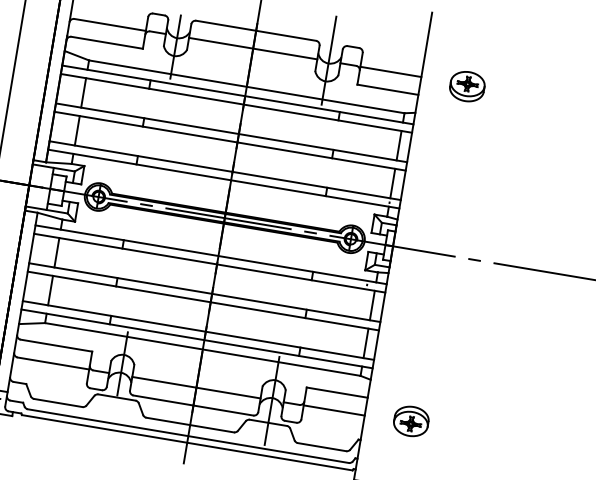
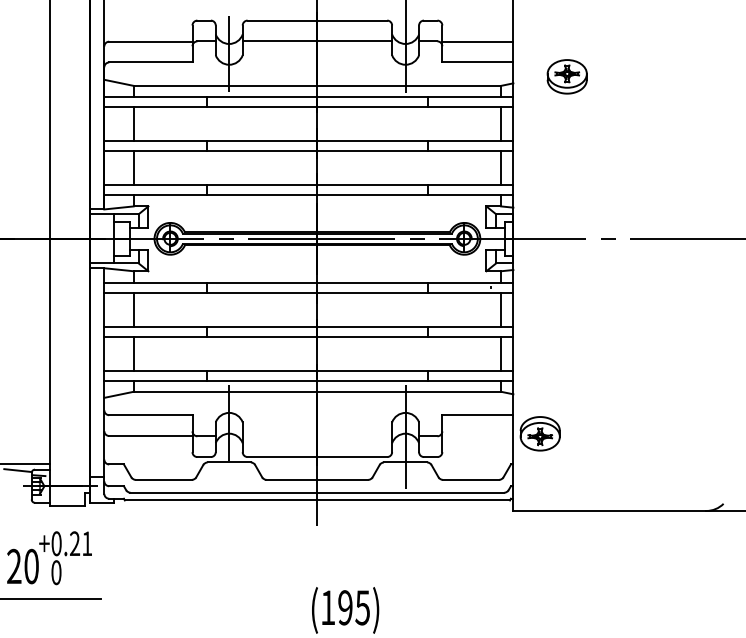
part: (466, 86) -> (566, 76), moved
line: (196, 387) -> (317, 436), removed
line: (333, 410) -> (477, 436), removed
part: (410, 421) -> (539, 433), moved

